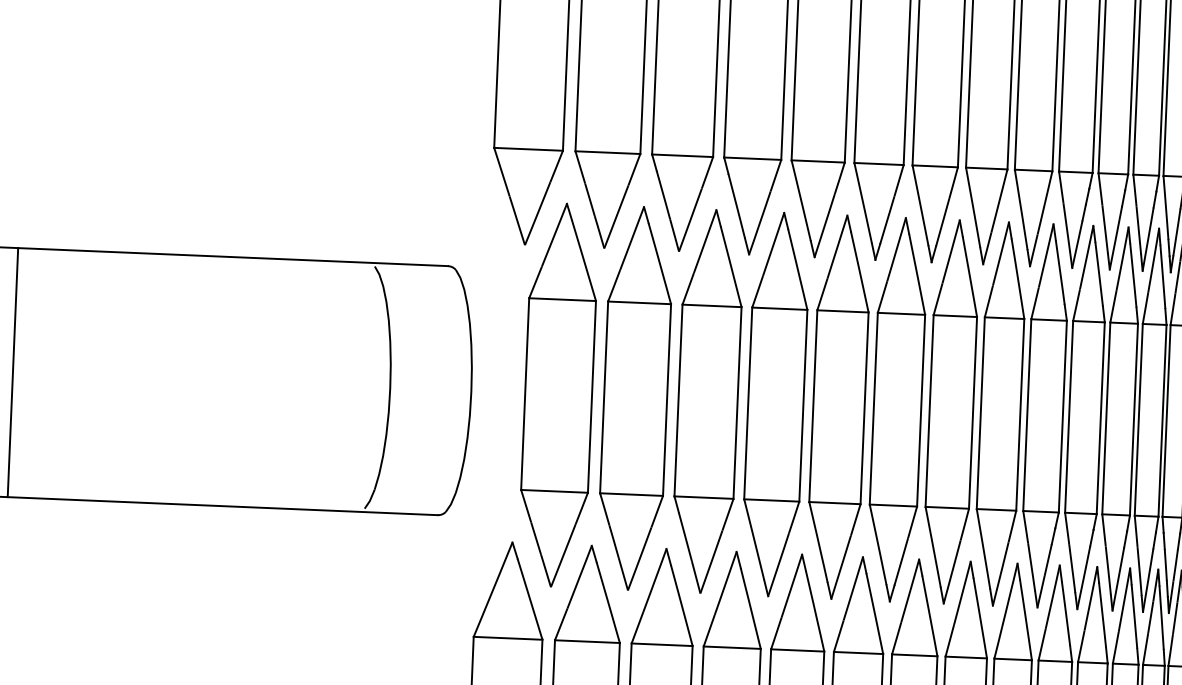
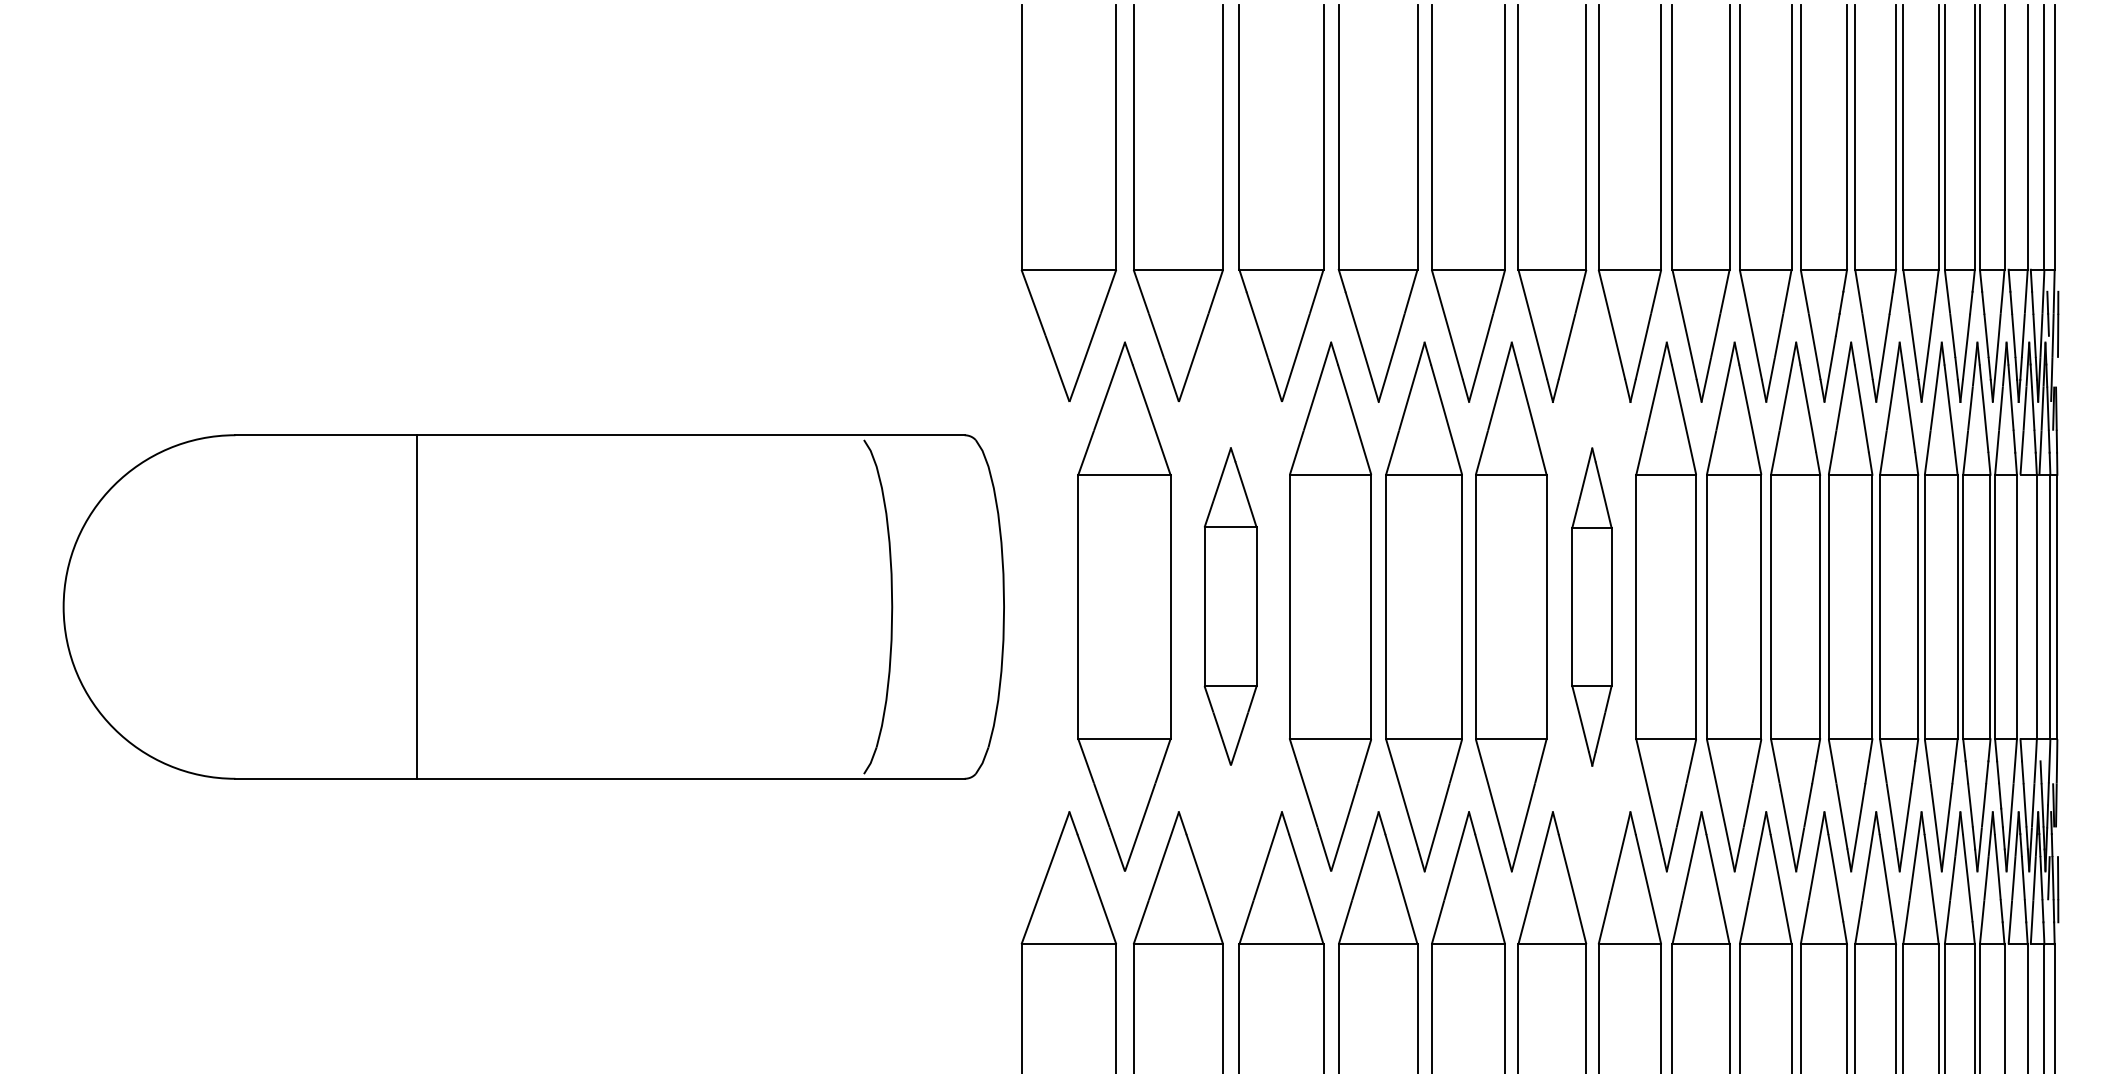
line: (12, 372) -> (416, 606), moved
part: (635, 398) -> (1230, 606), size x0.6
part: (897, 409) -> (1591, 606), size x0.6

